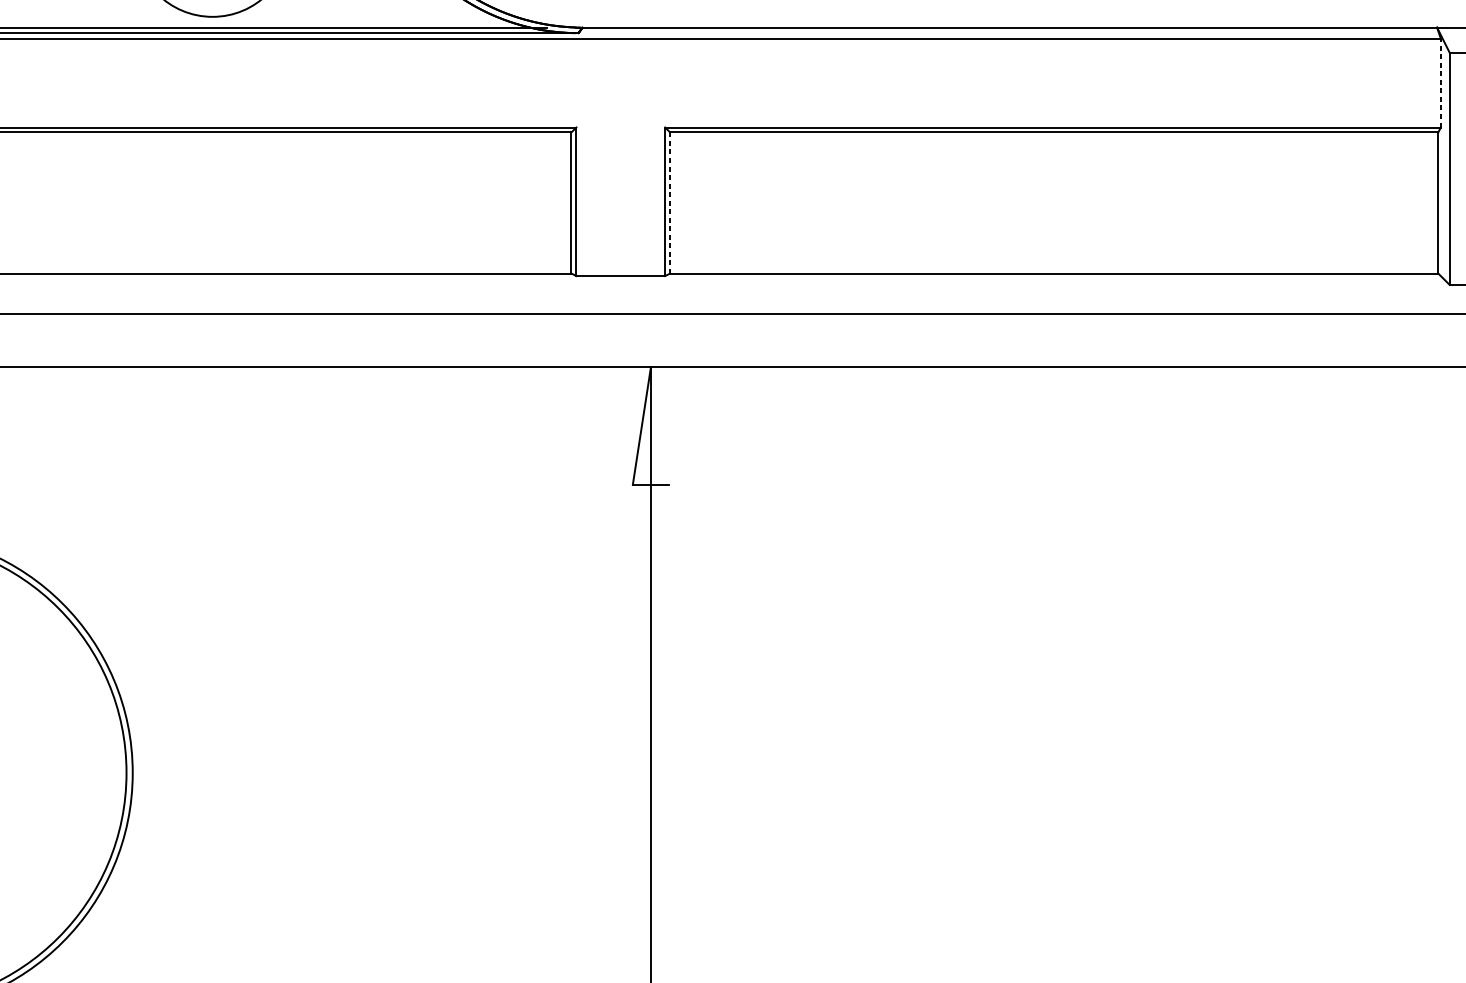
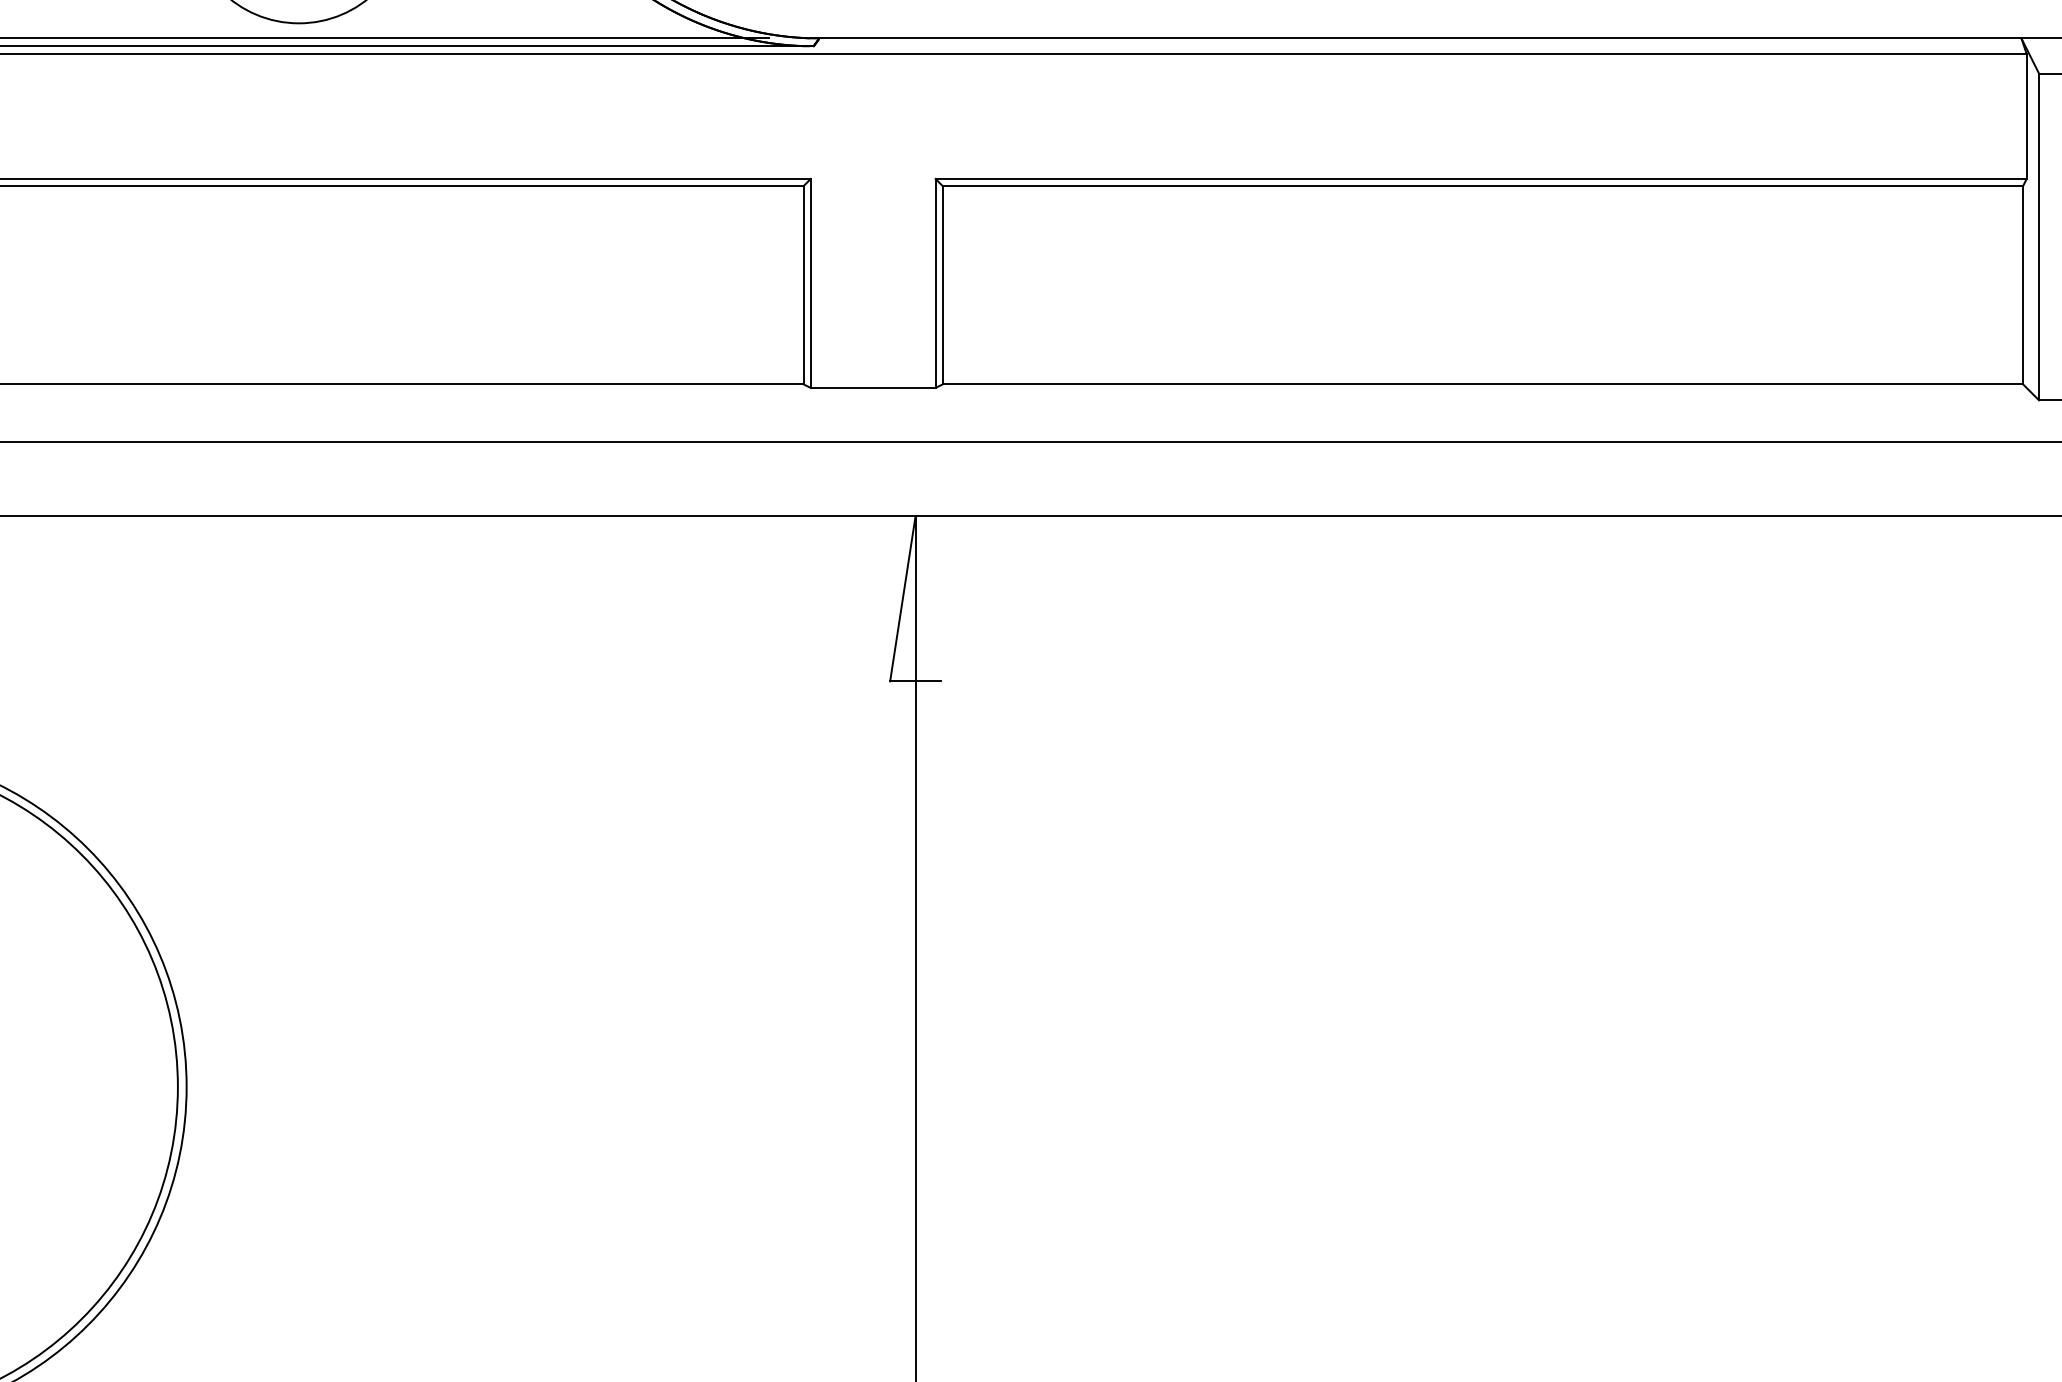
line: (1440, 83) -> (2026, 116), dashed -> solid
line: (670, 203) -> (942, 285), dashed -> solid

